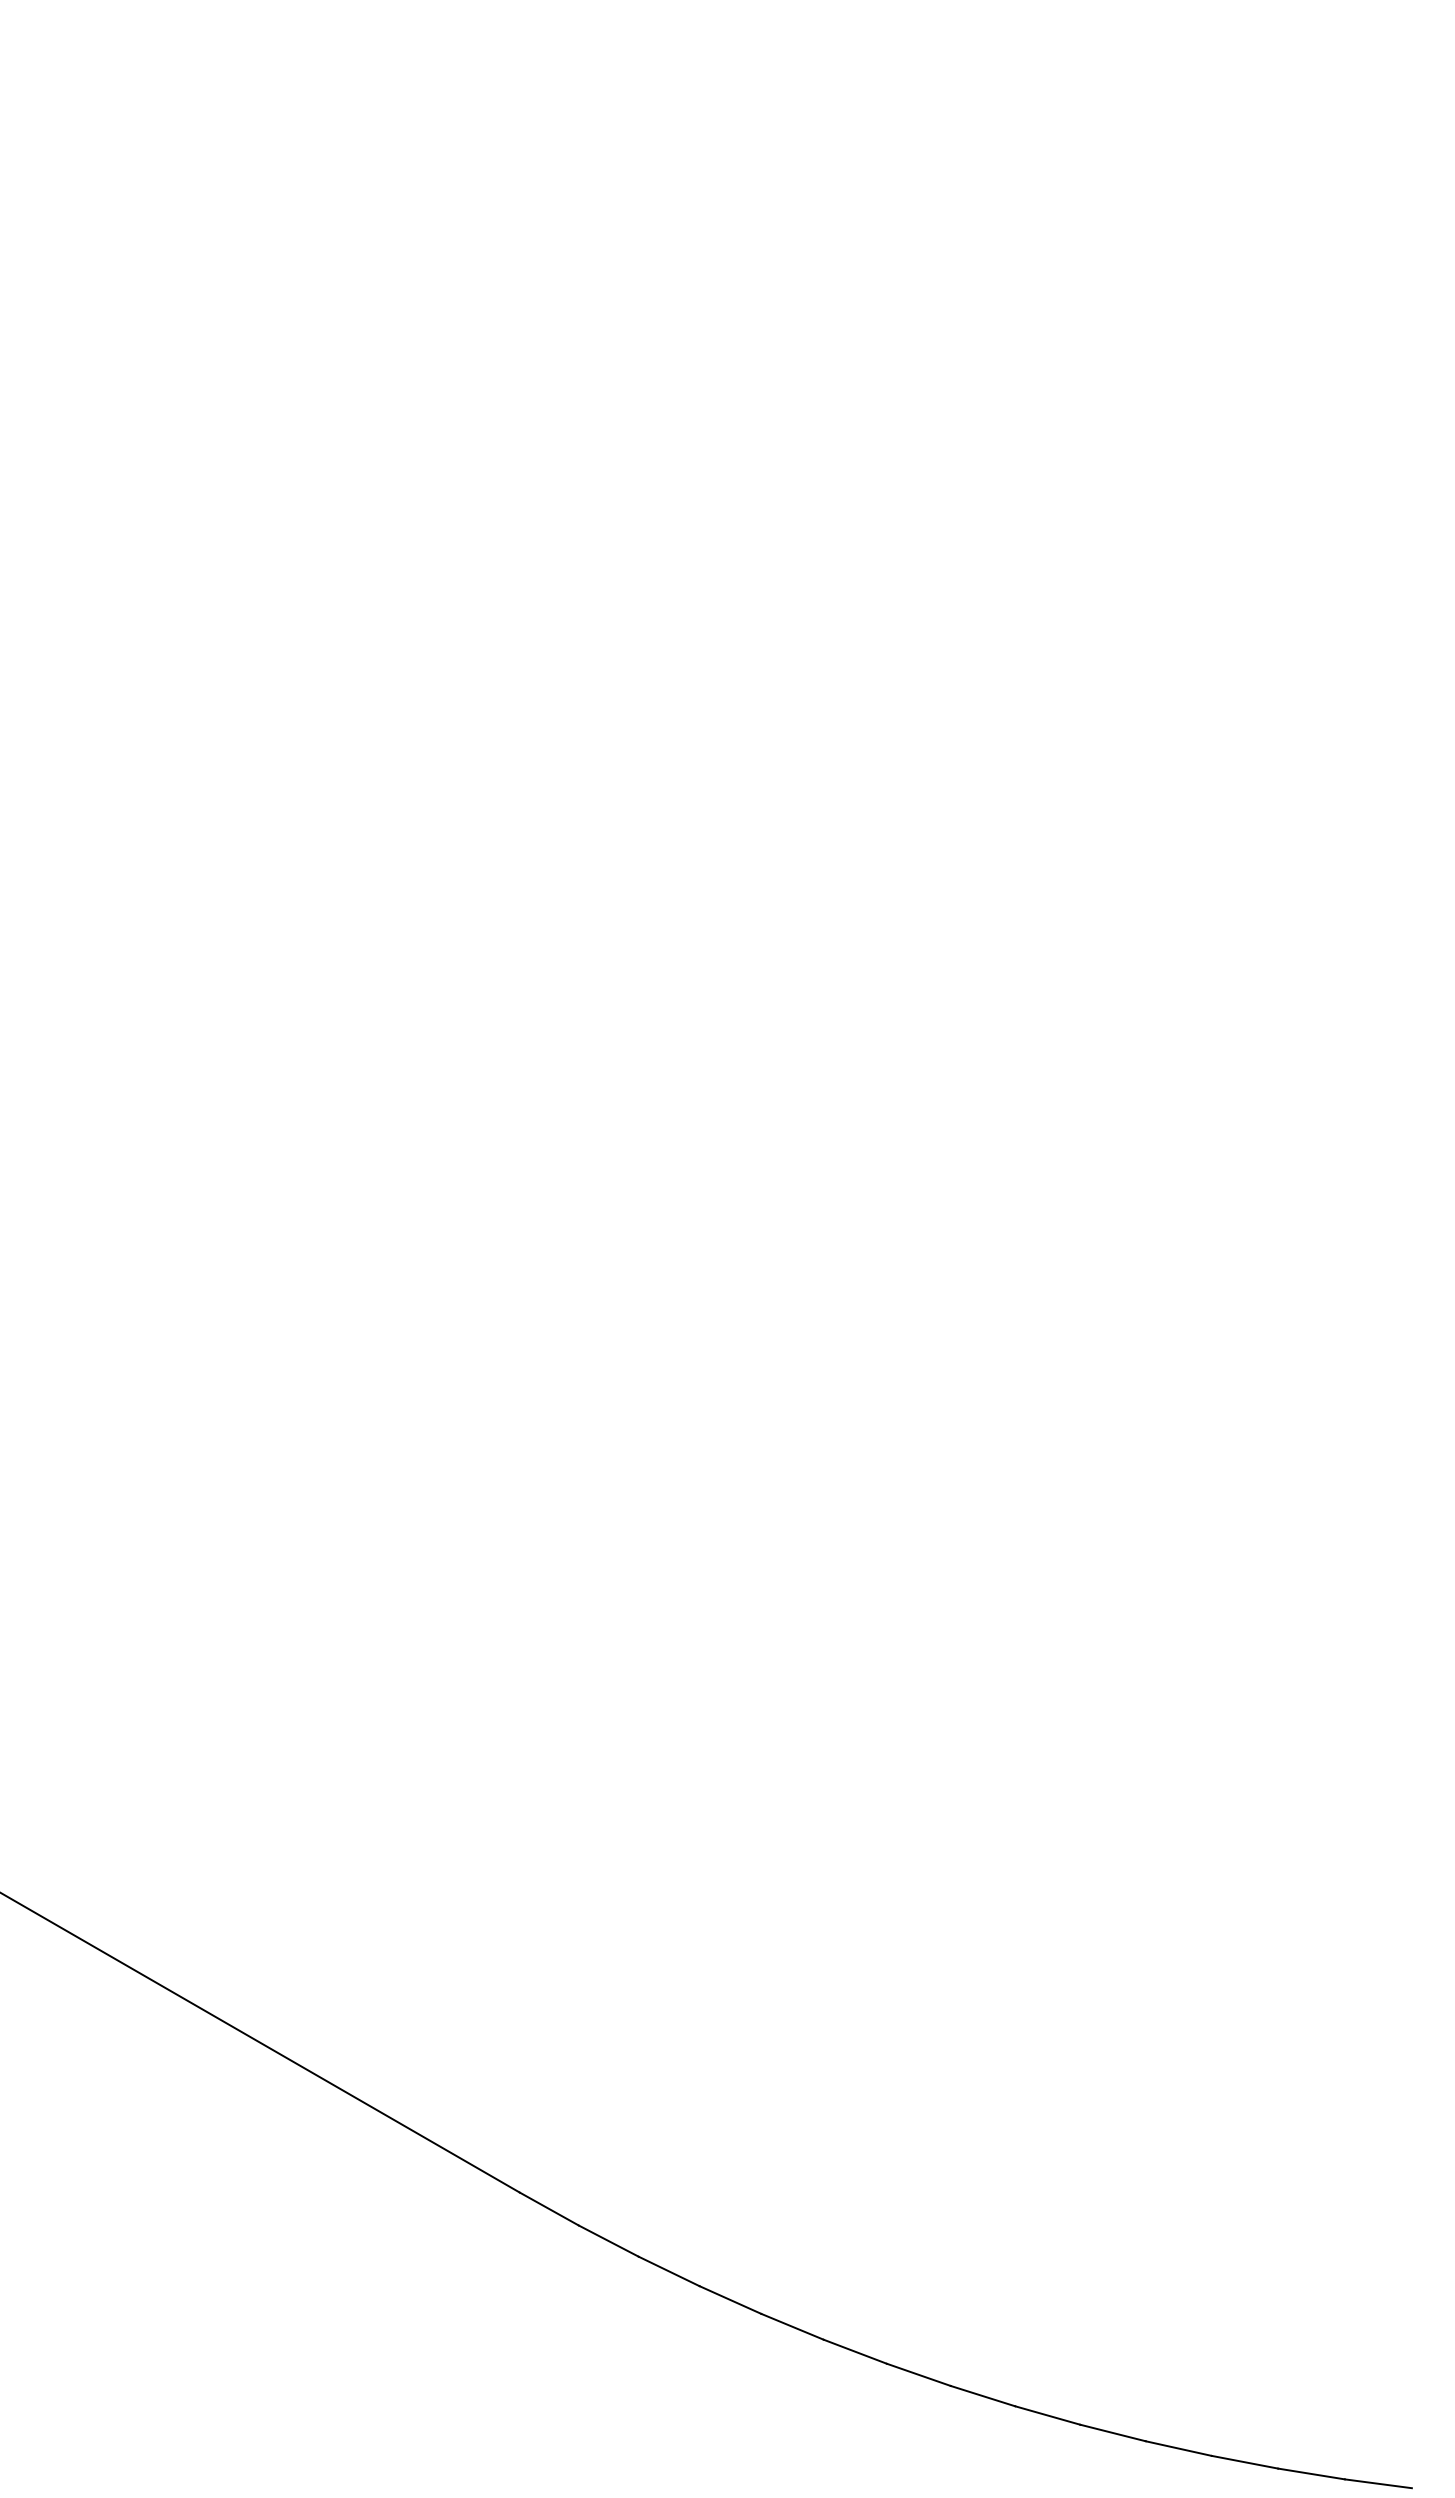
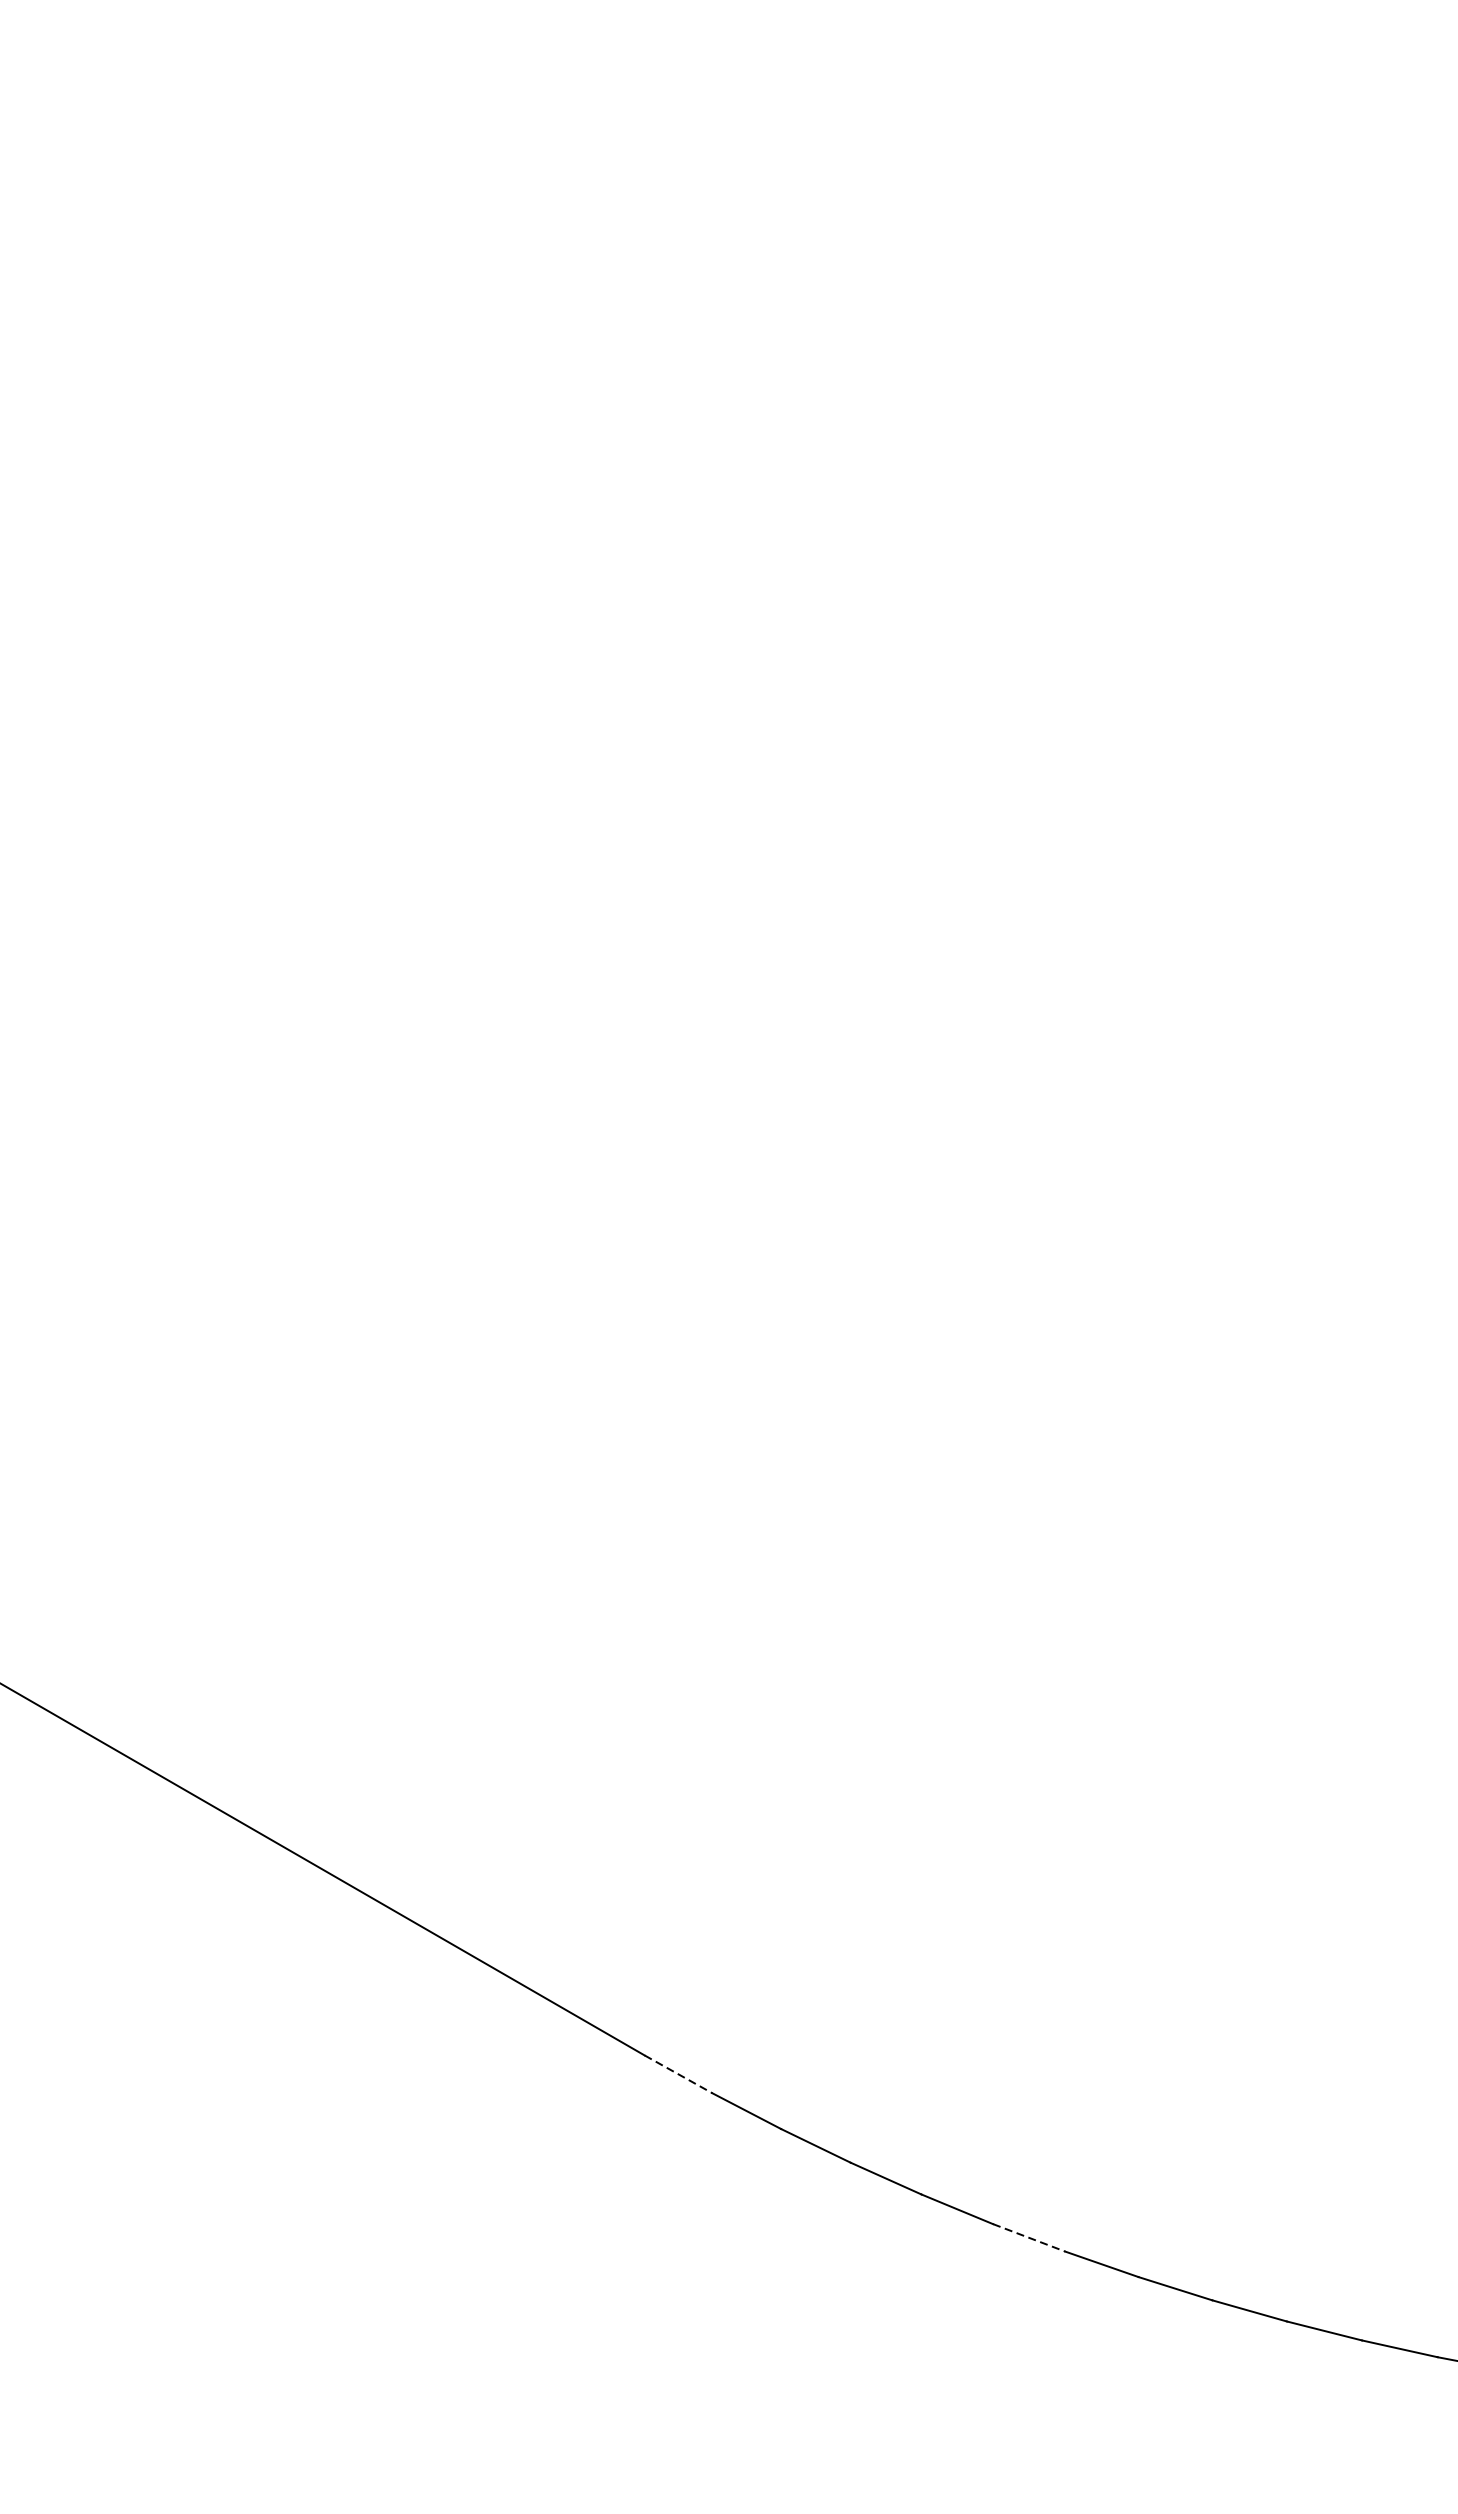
line: (549, 2209) -> (678, 2074), solid -> dashed
line: (855, 2351) -> (1029, 2237), solid -> dashed

